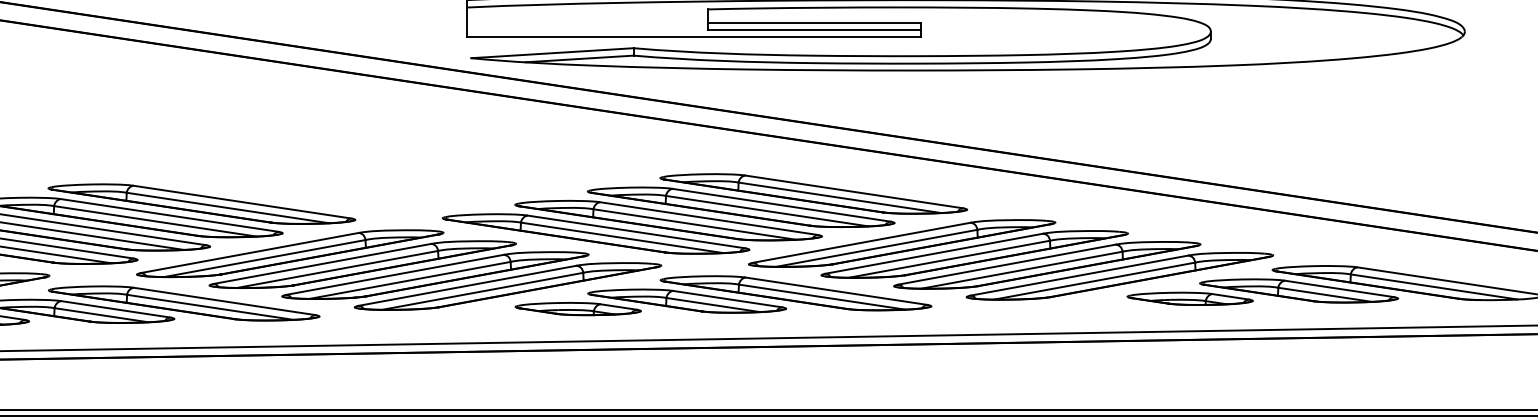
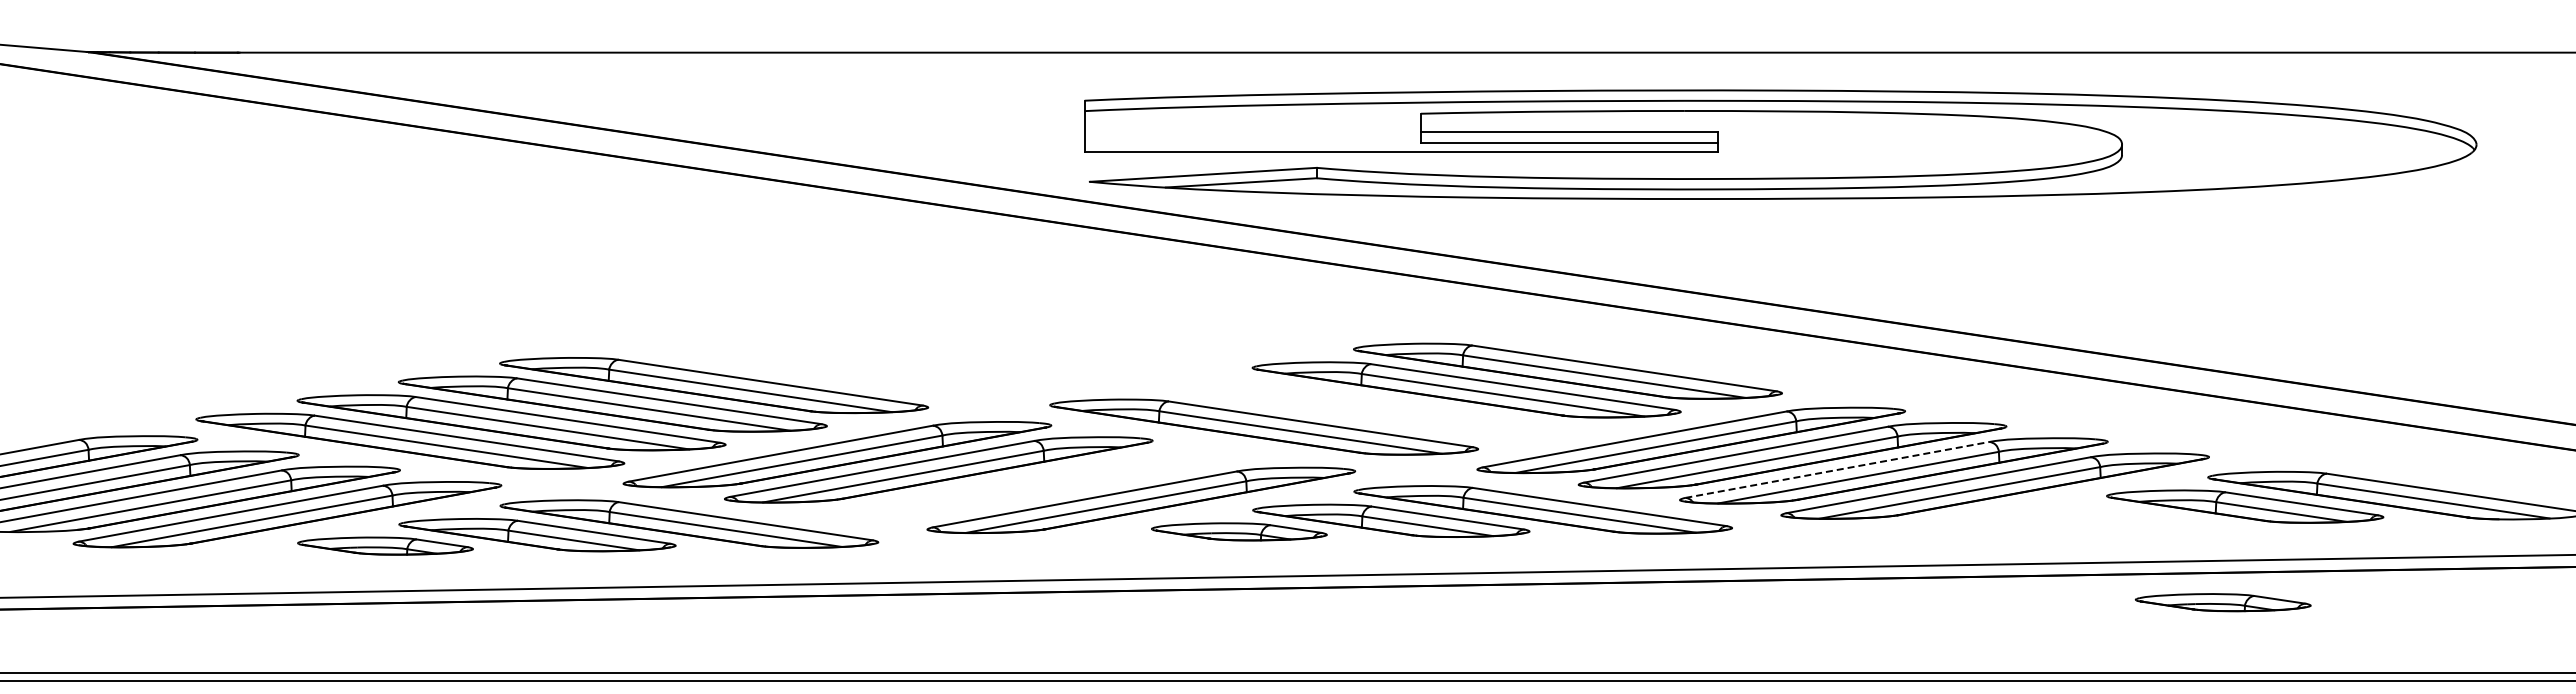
part: (668, 220) -> (1365, 408), removed
line: (1006, 264) -> (1837, 469), solid -> dashed
part: (435, 275) -> (1039, 484), removed
part: (1189, 298) -> (2222, 602), moved

